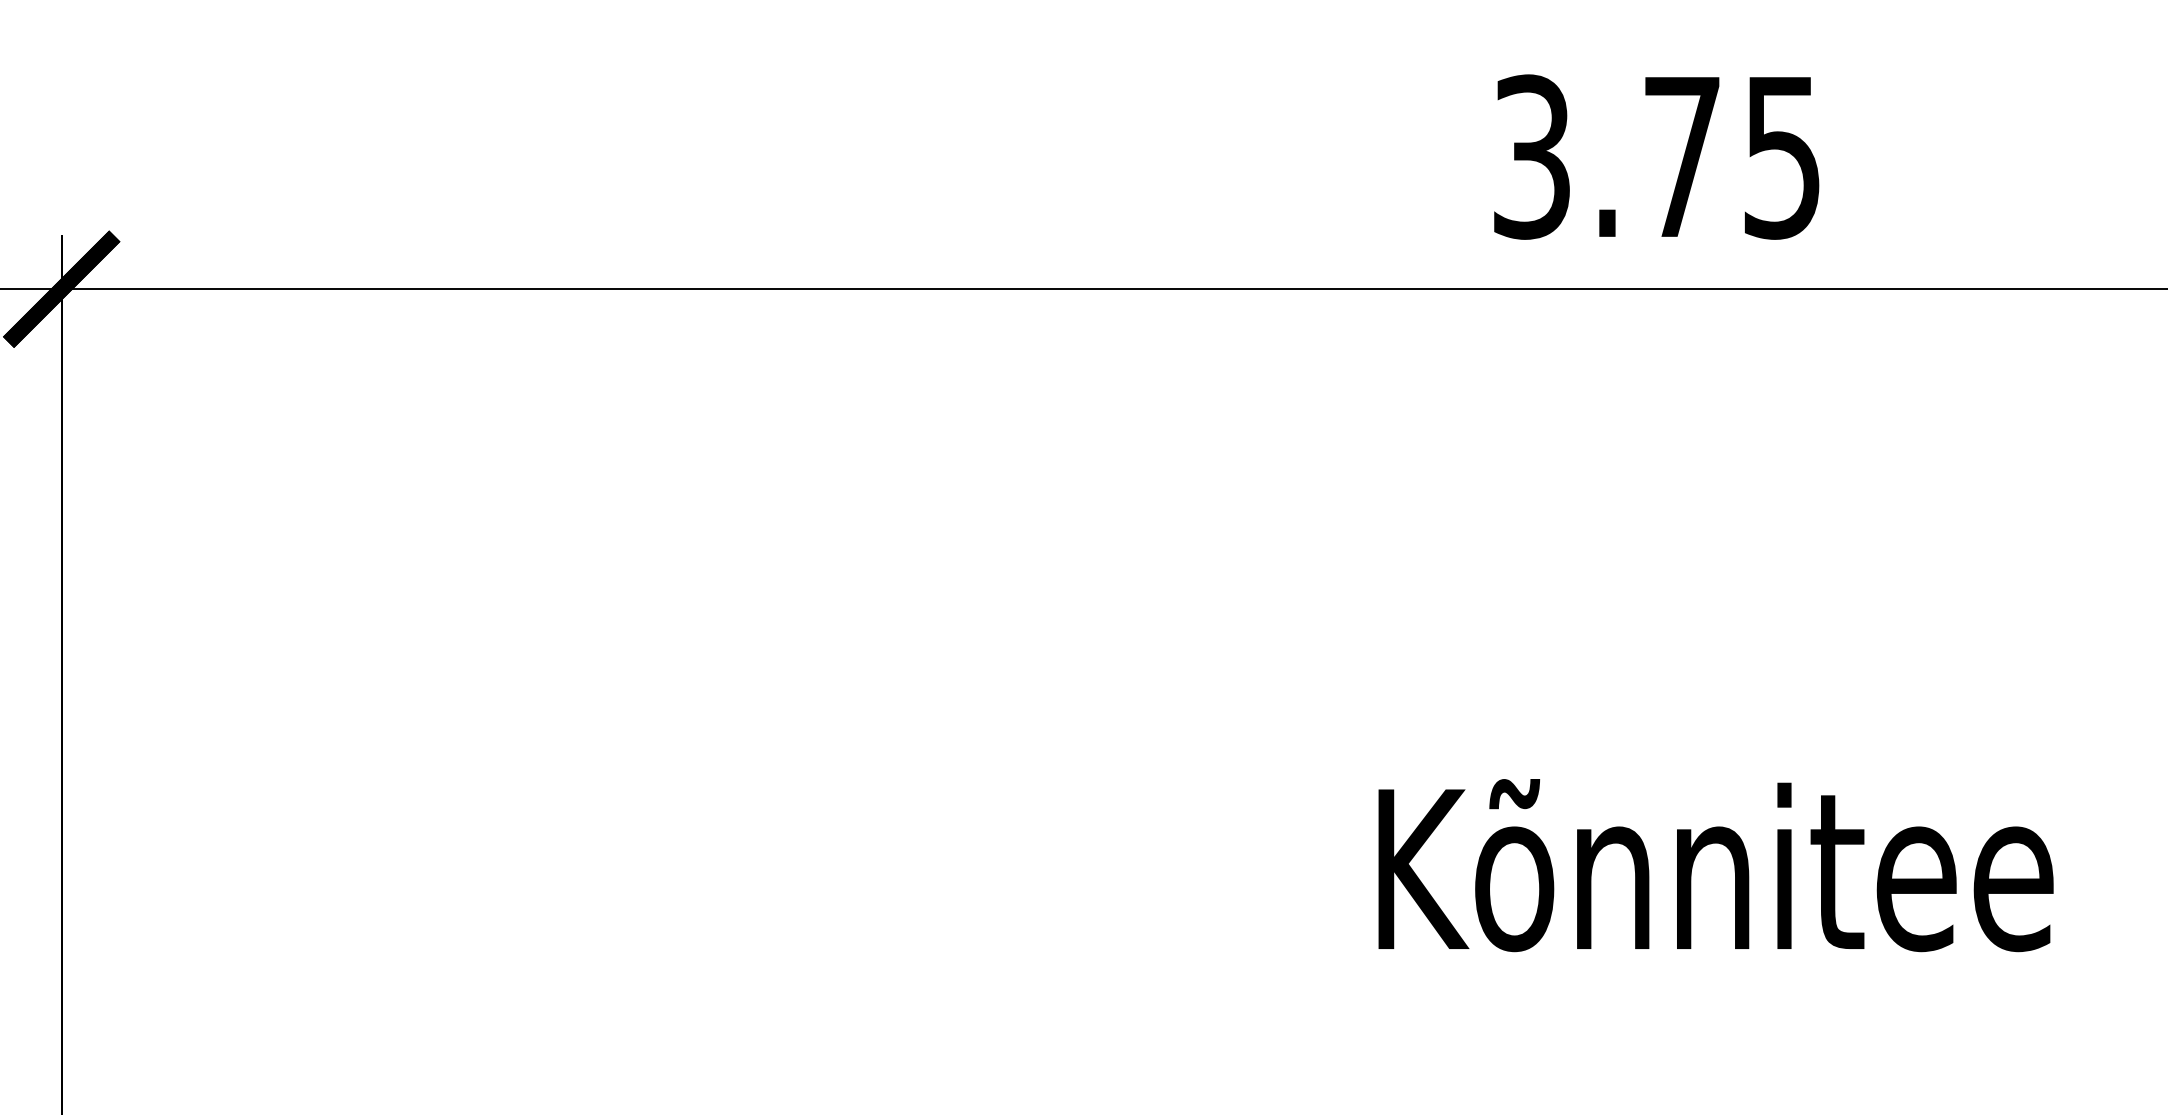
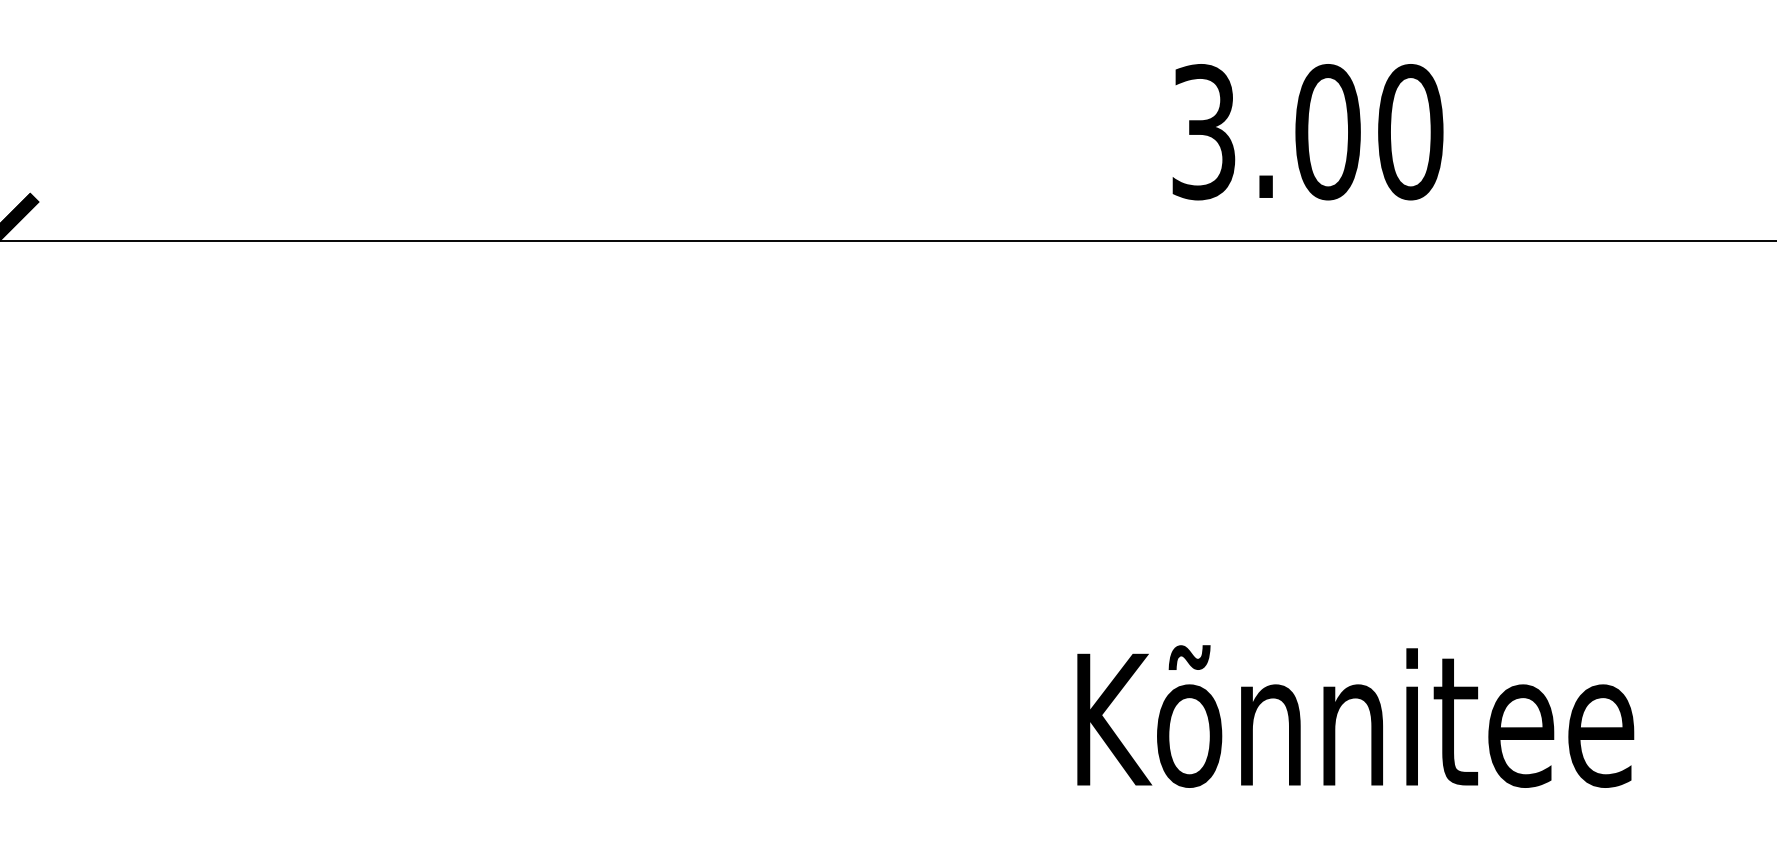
text: (1732, 156) -> (1369, 131), 3.75 -> 3.00

